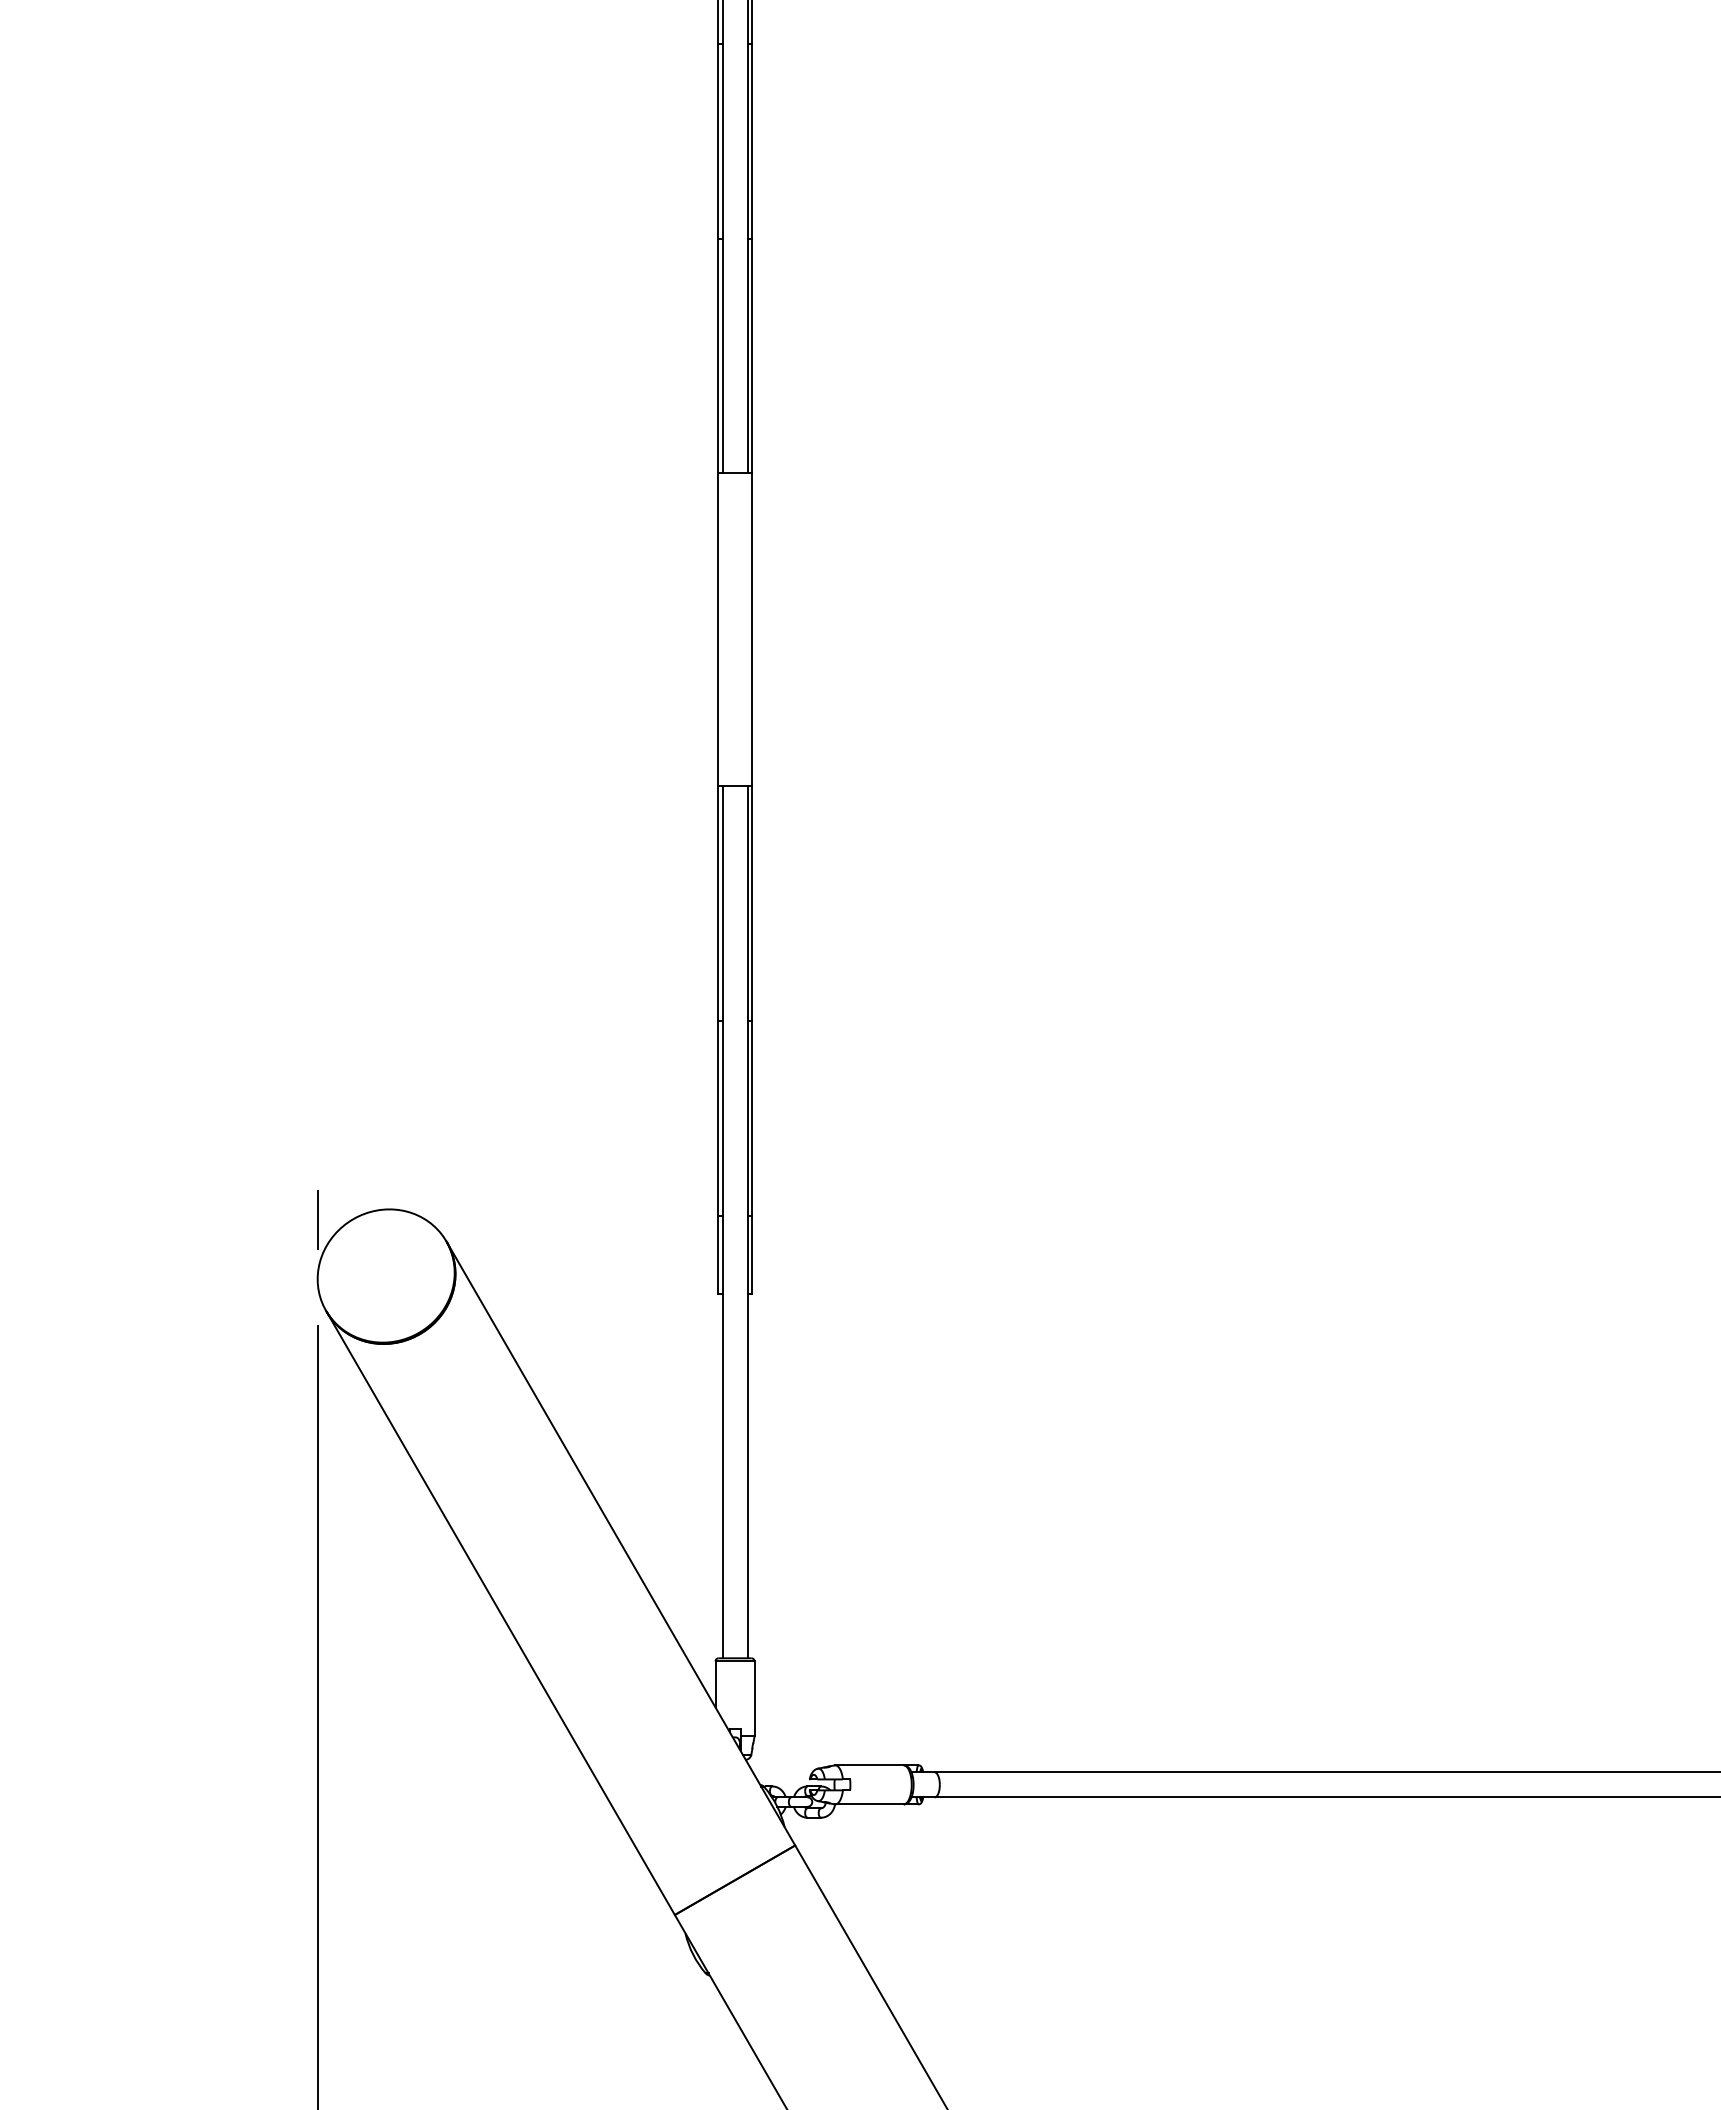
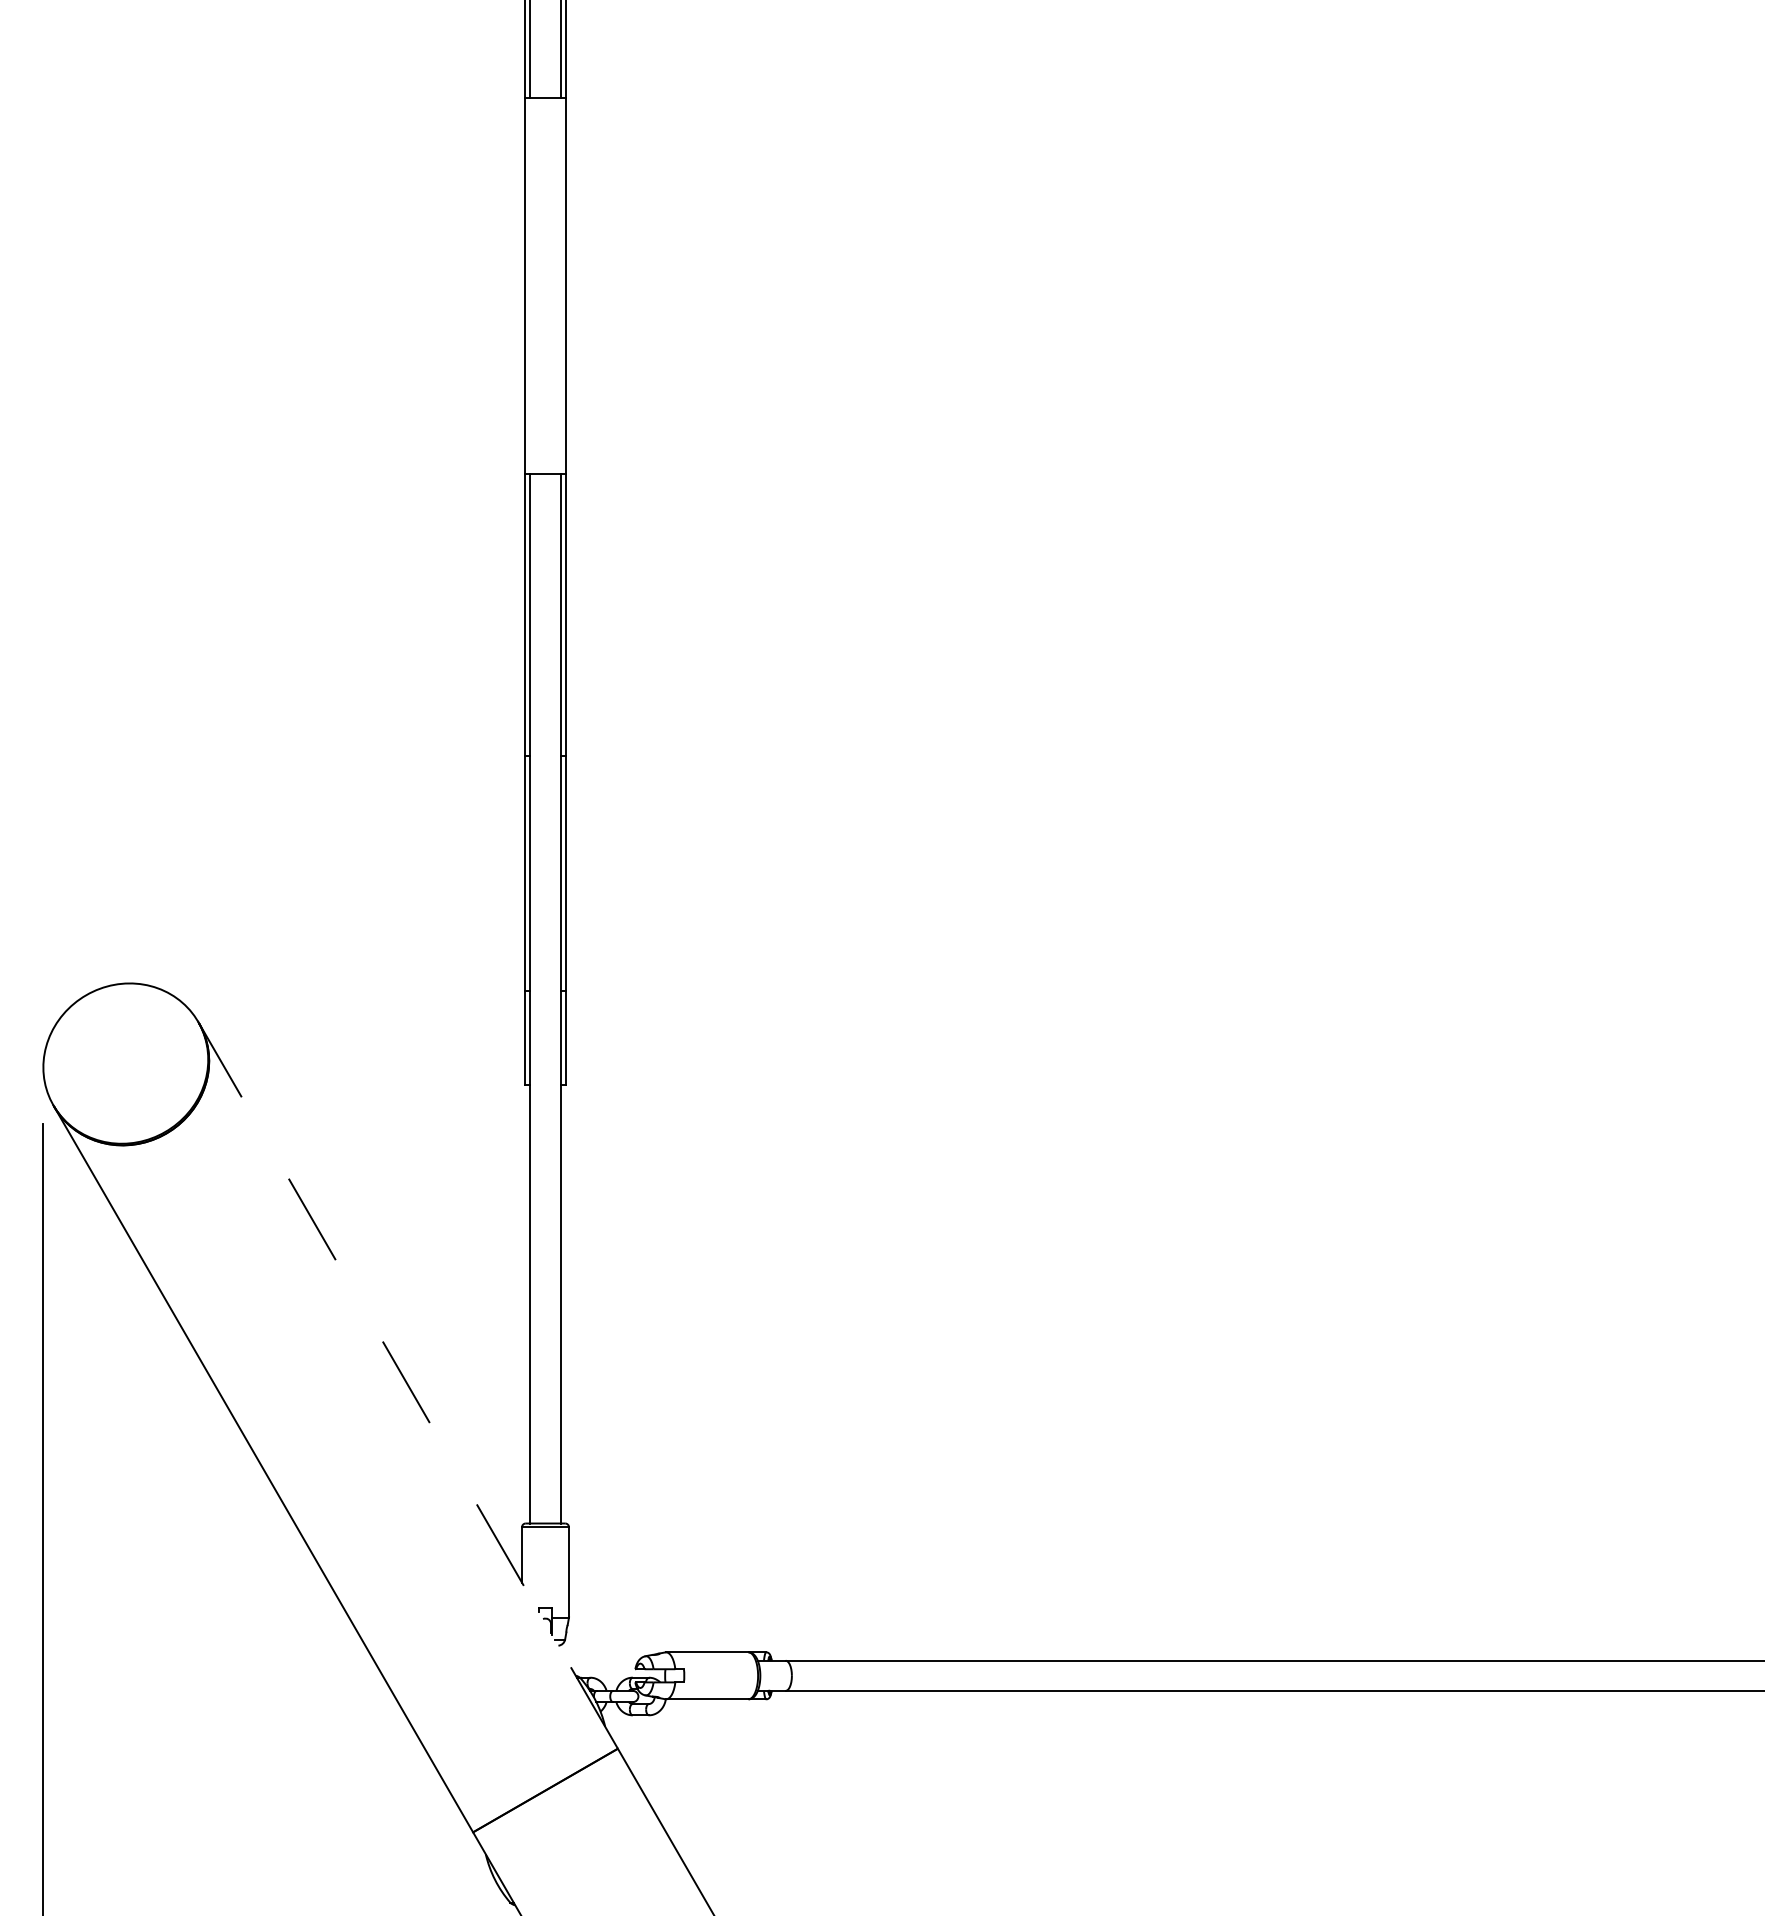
line: (317, 1219) -> (43, 995), removed
line: (620, 1543) -> (407, 1385), solid -> dashed

